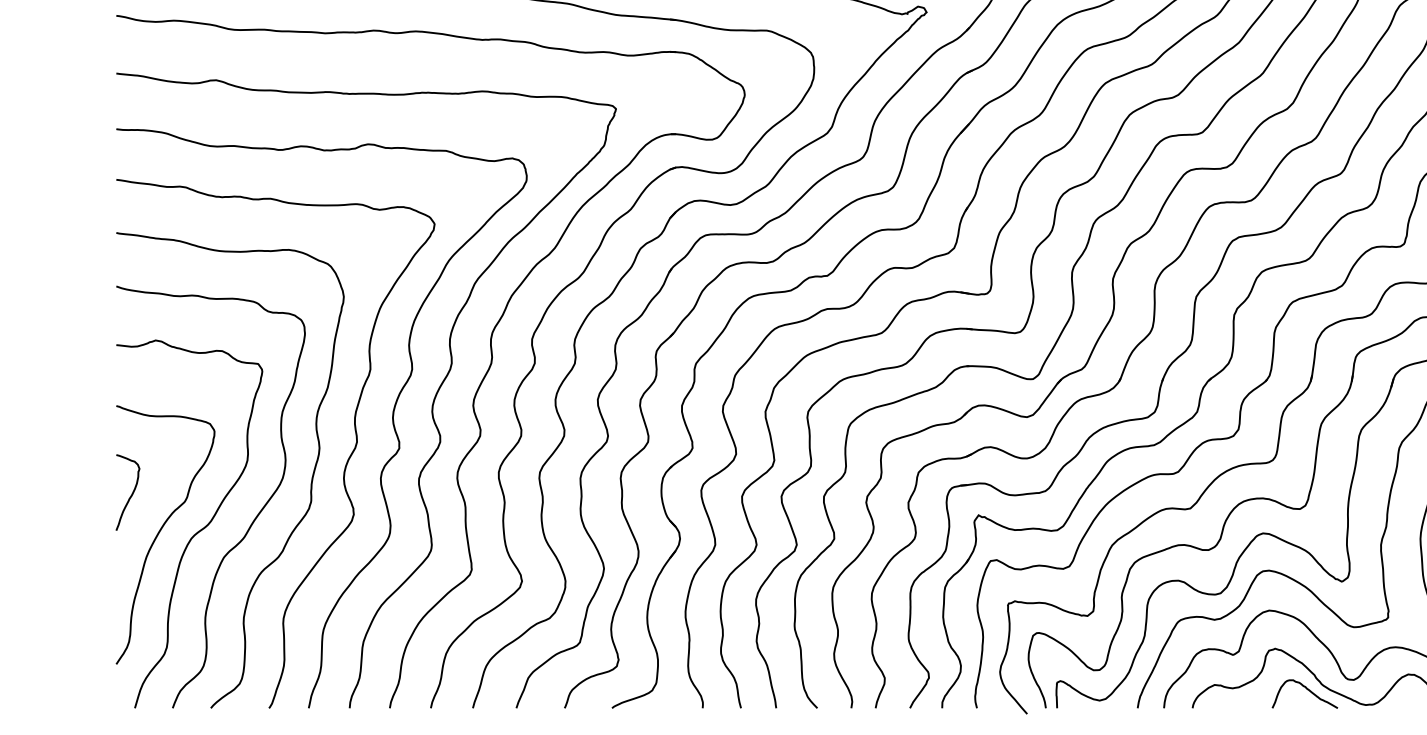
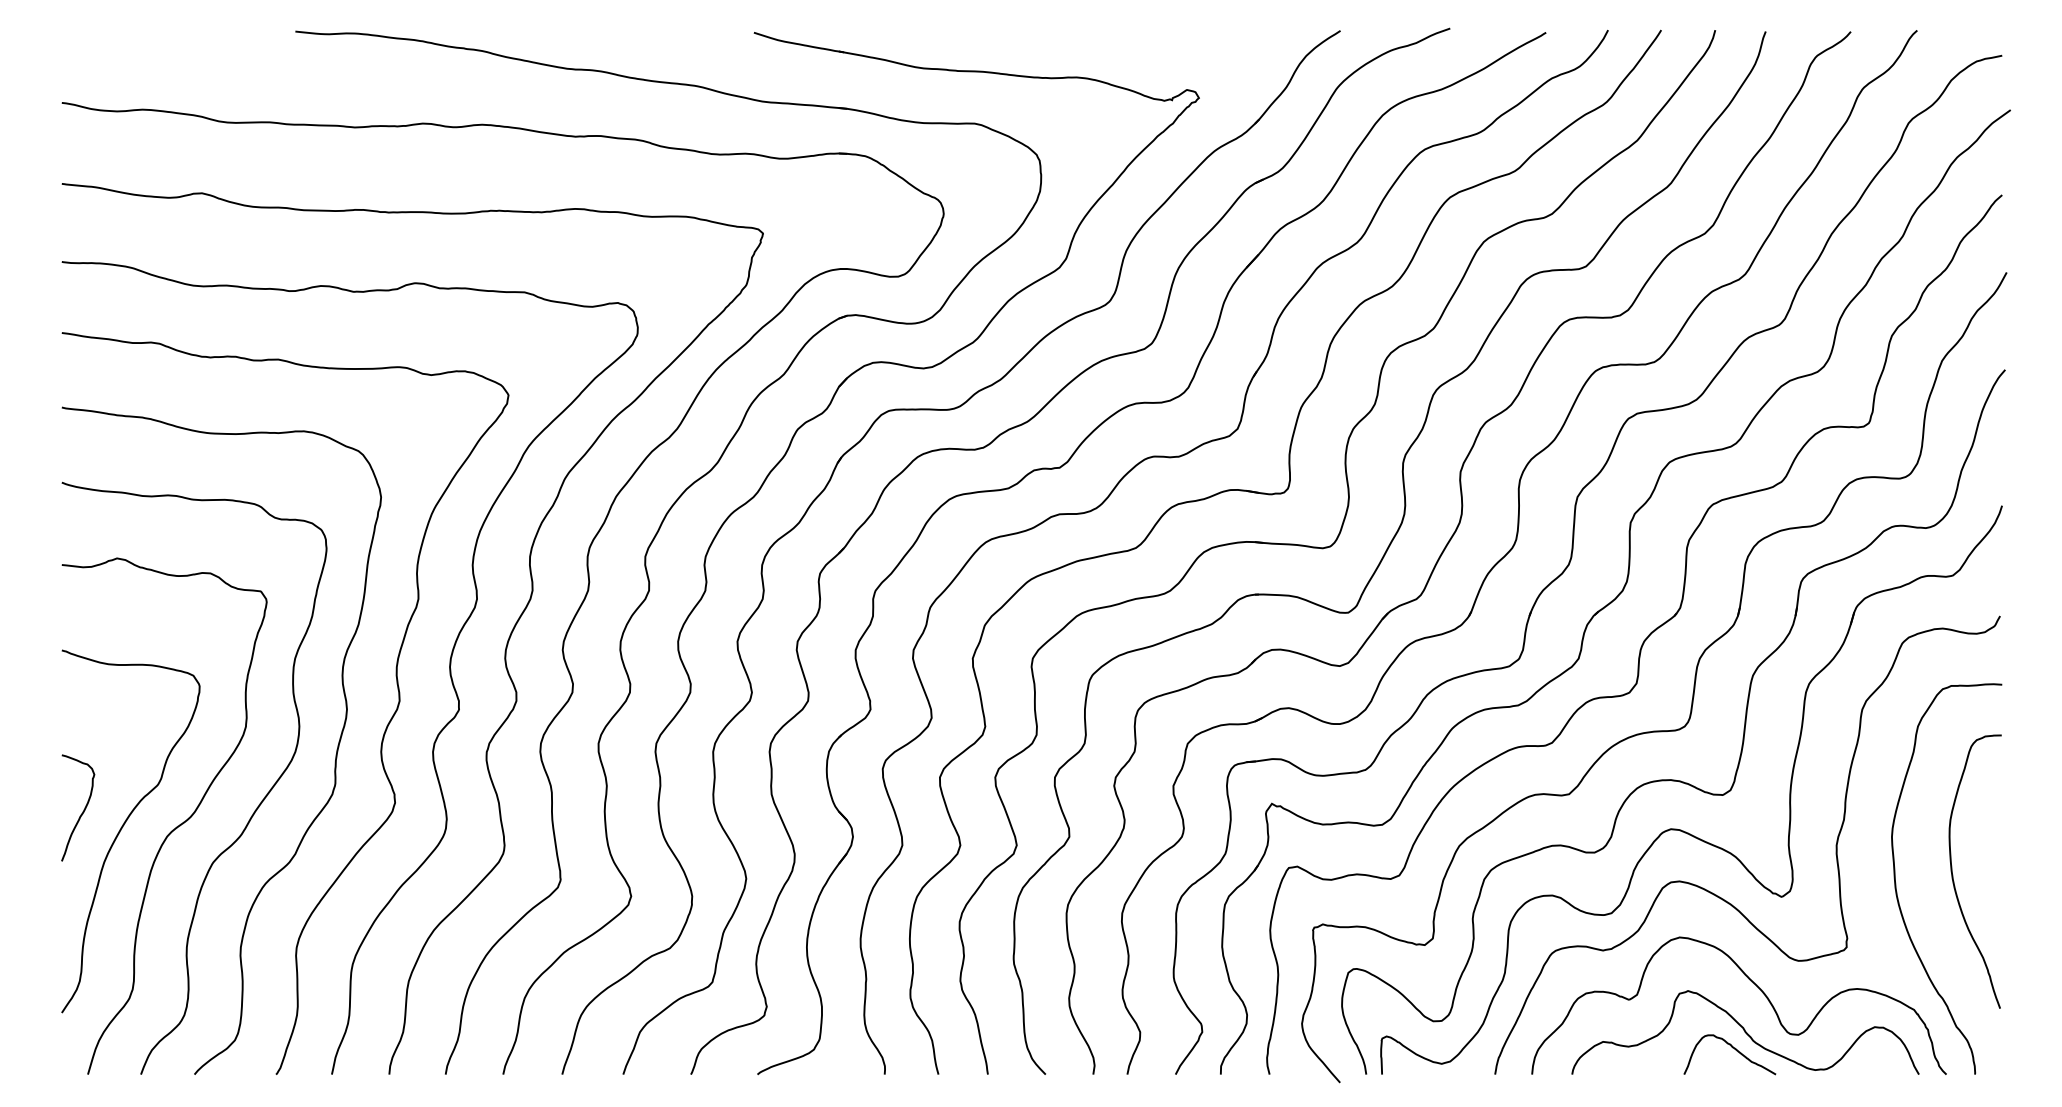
curve: (131, 493) -> (83, 809), moved

